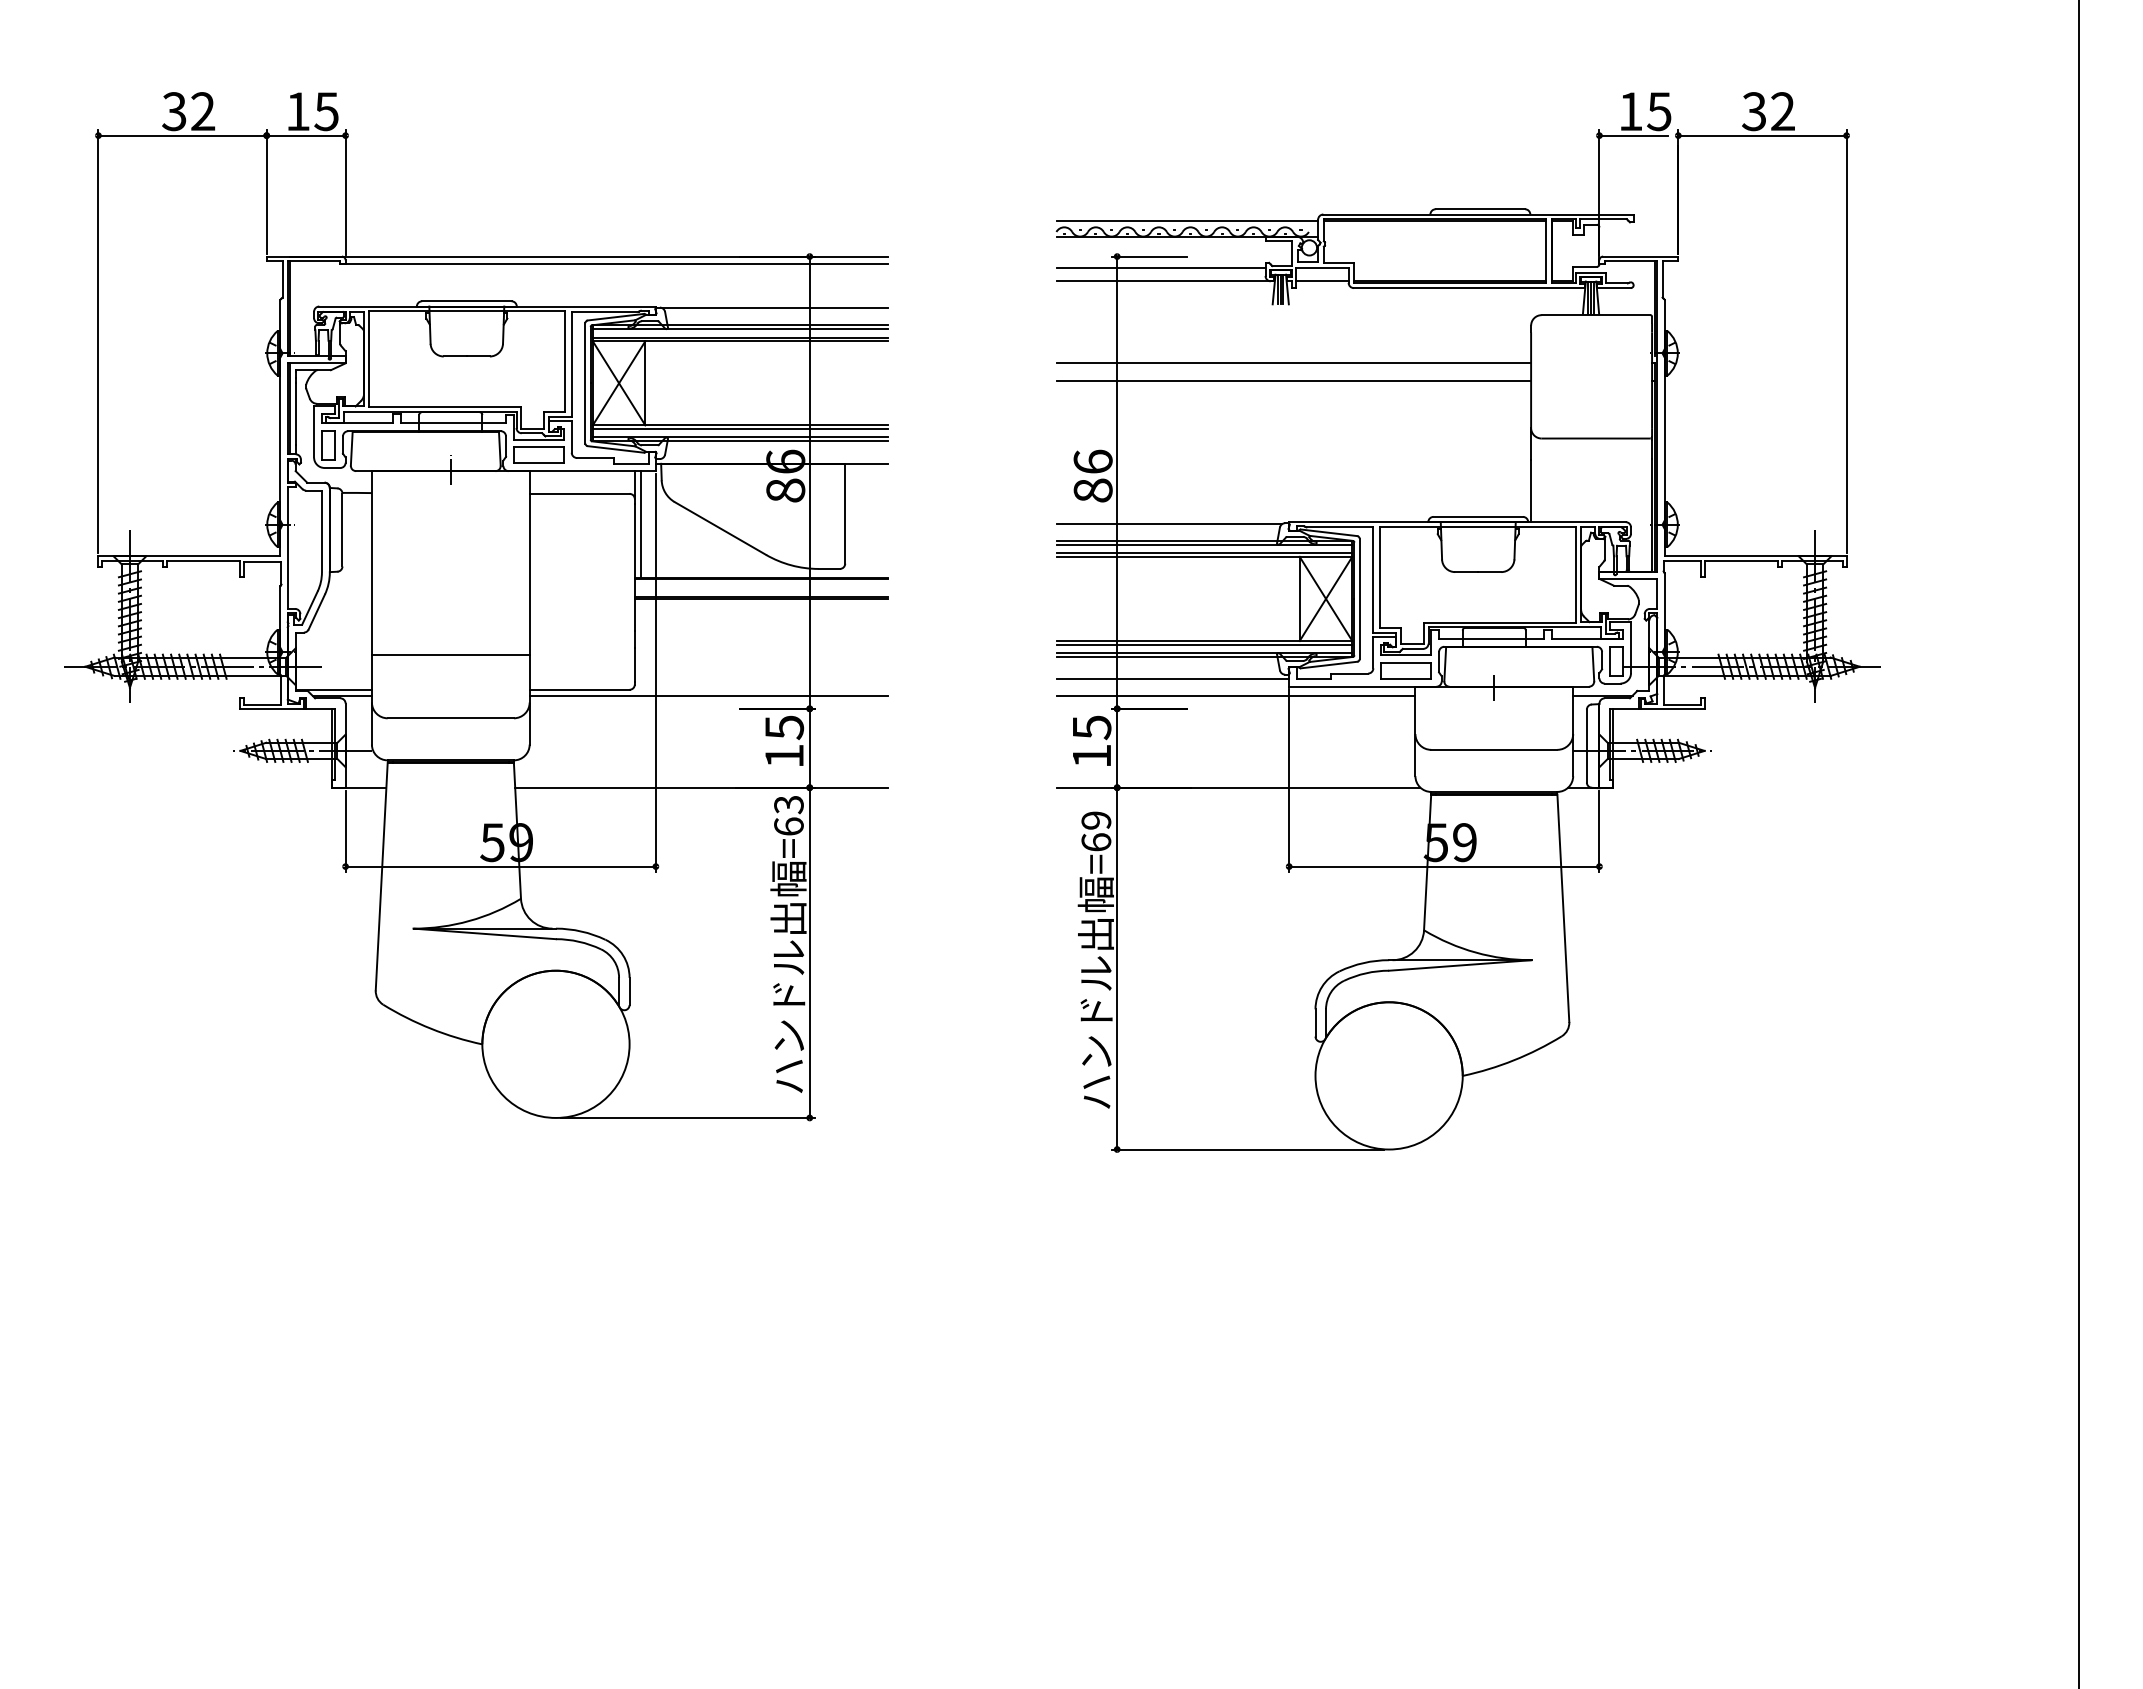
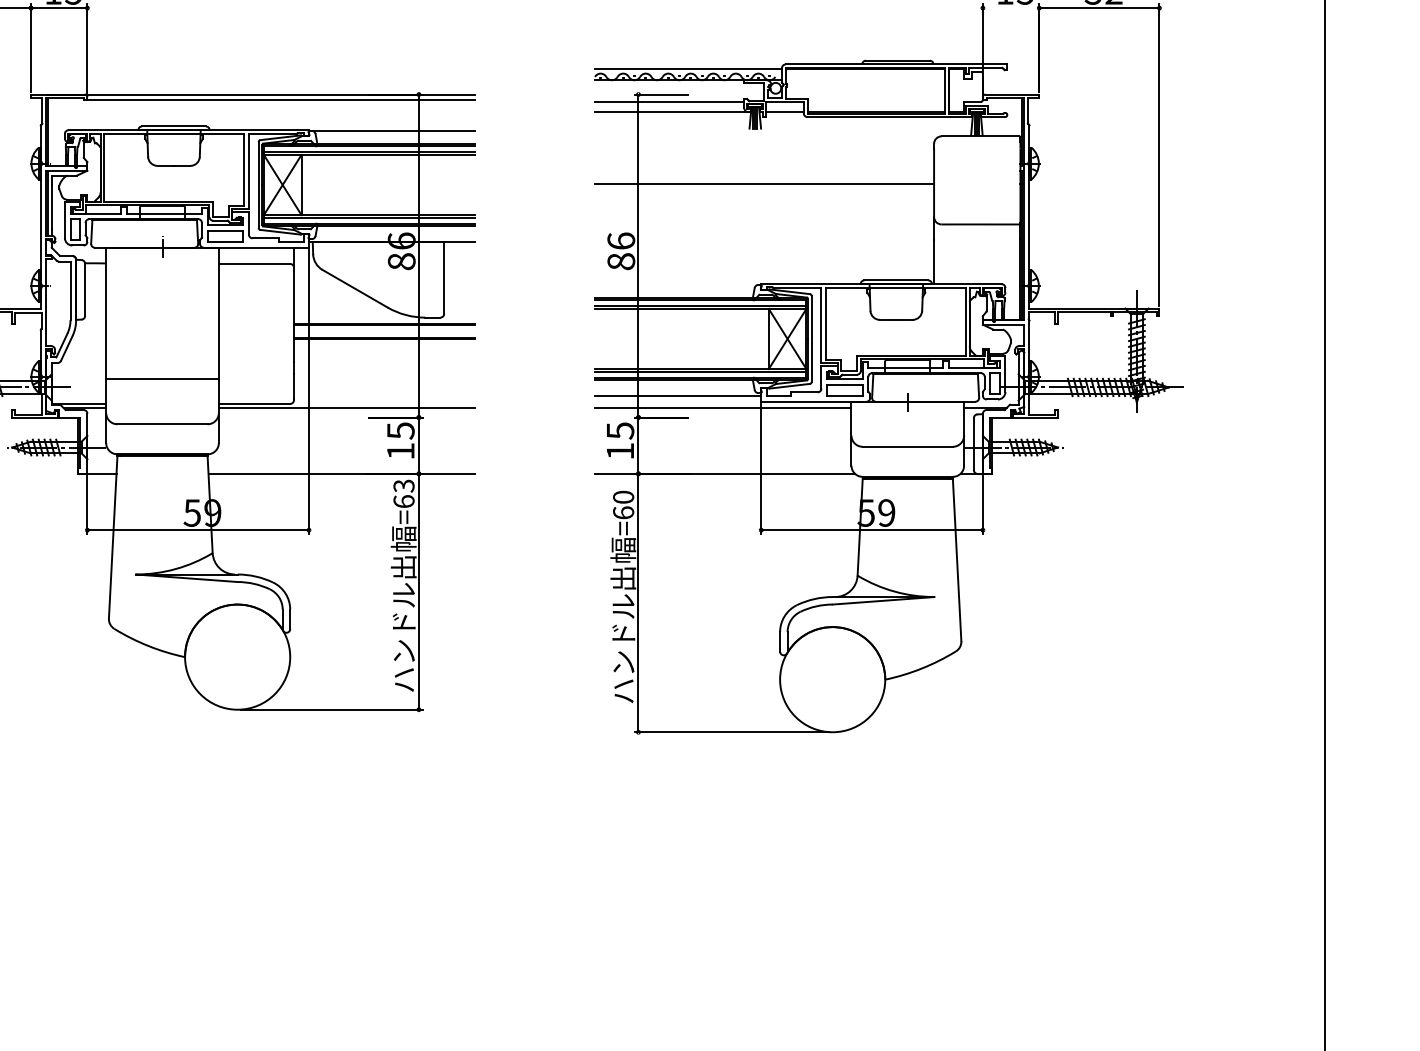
line: (1633, 135) -> (1007, 8), removed
line: (1293, 363) -> (764, 170), removed
line: (1169, 523) -> (675, 285), removed
line: (641, 524) -> (298, 285), removed
text: (1096, 820) -> (623, 497), =69 -> =60

